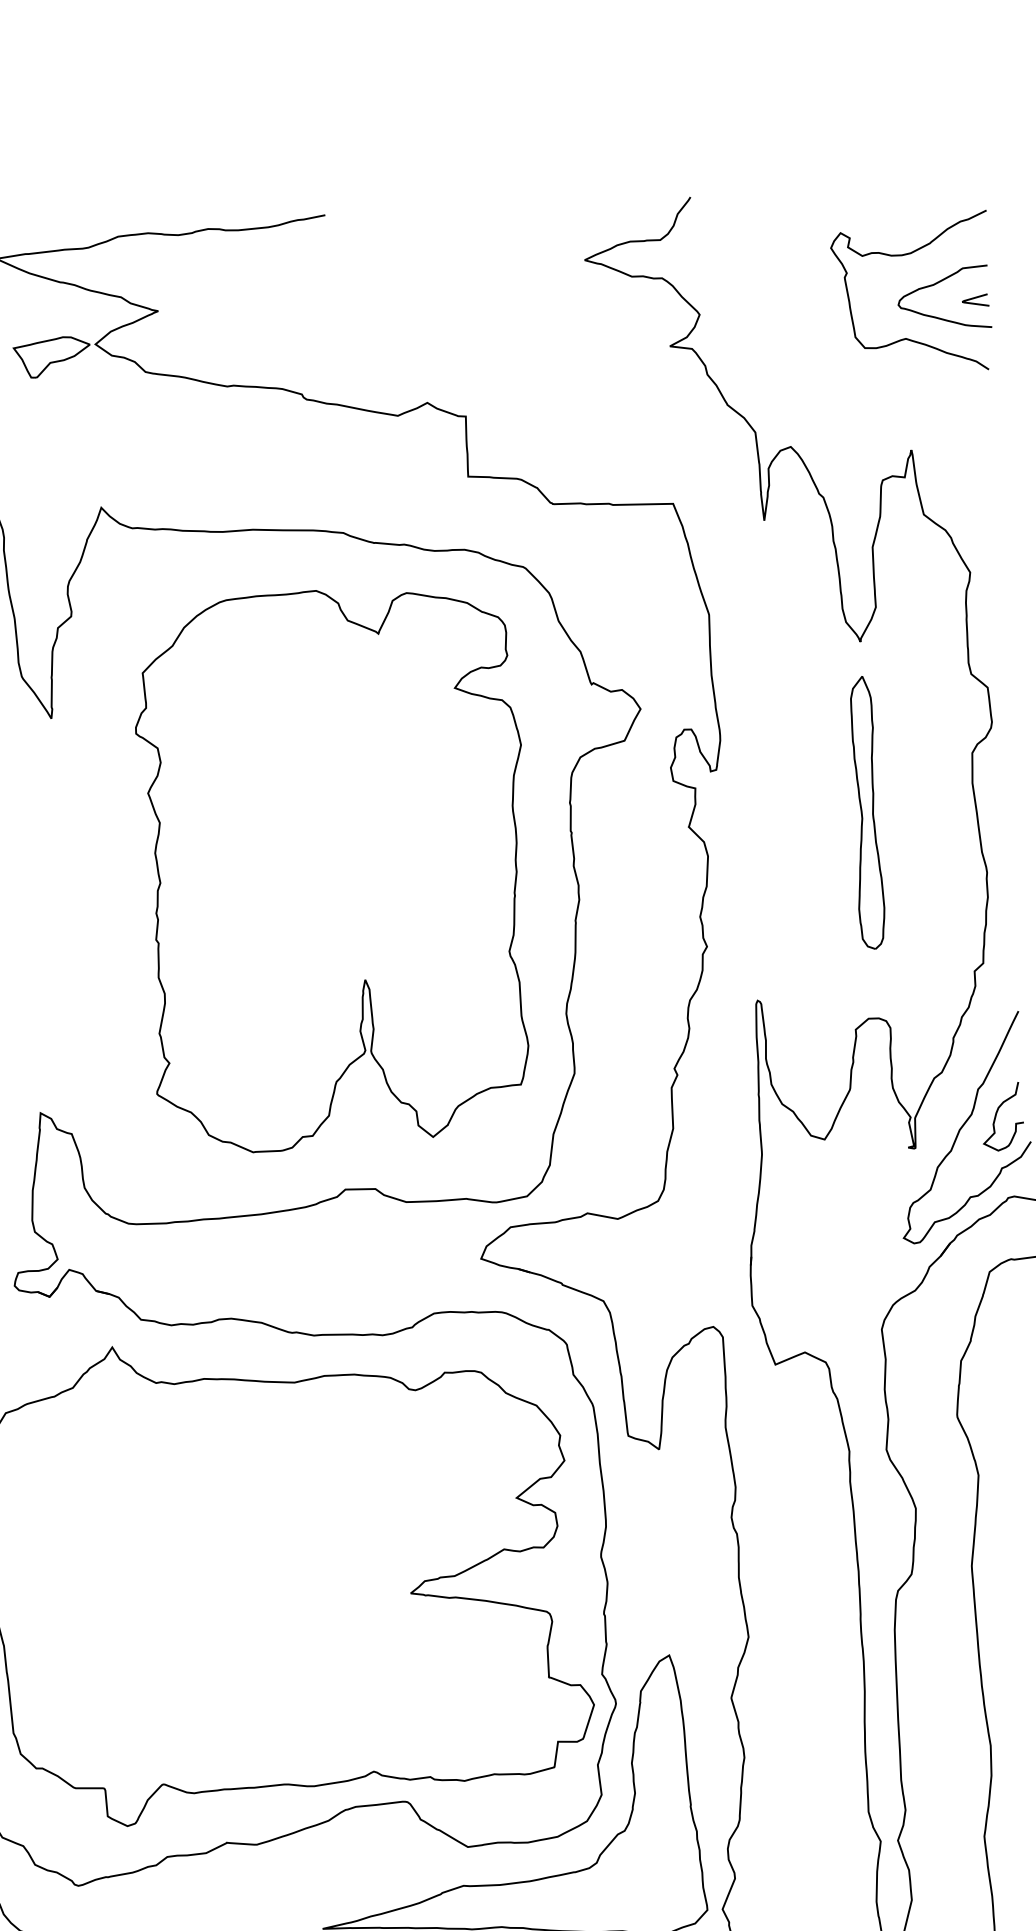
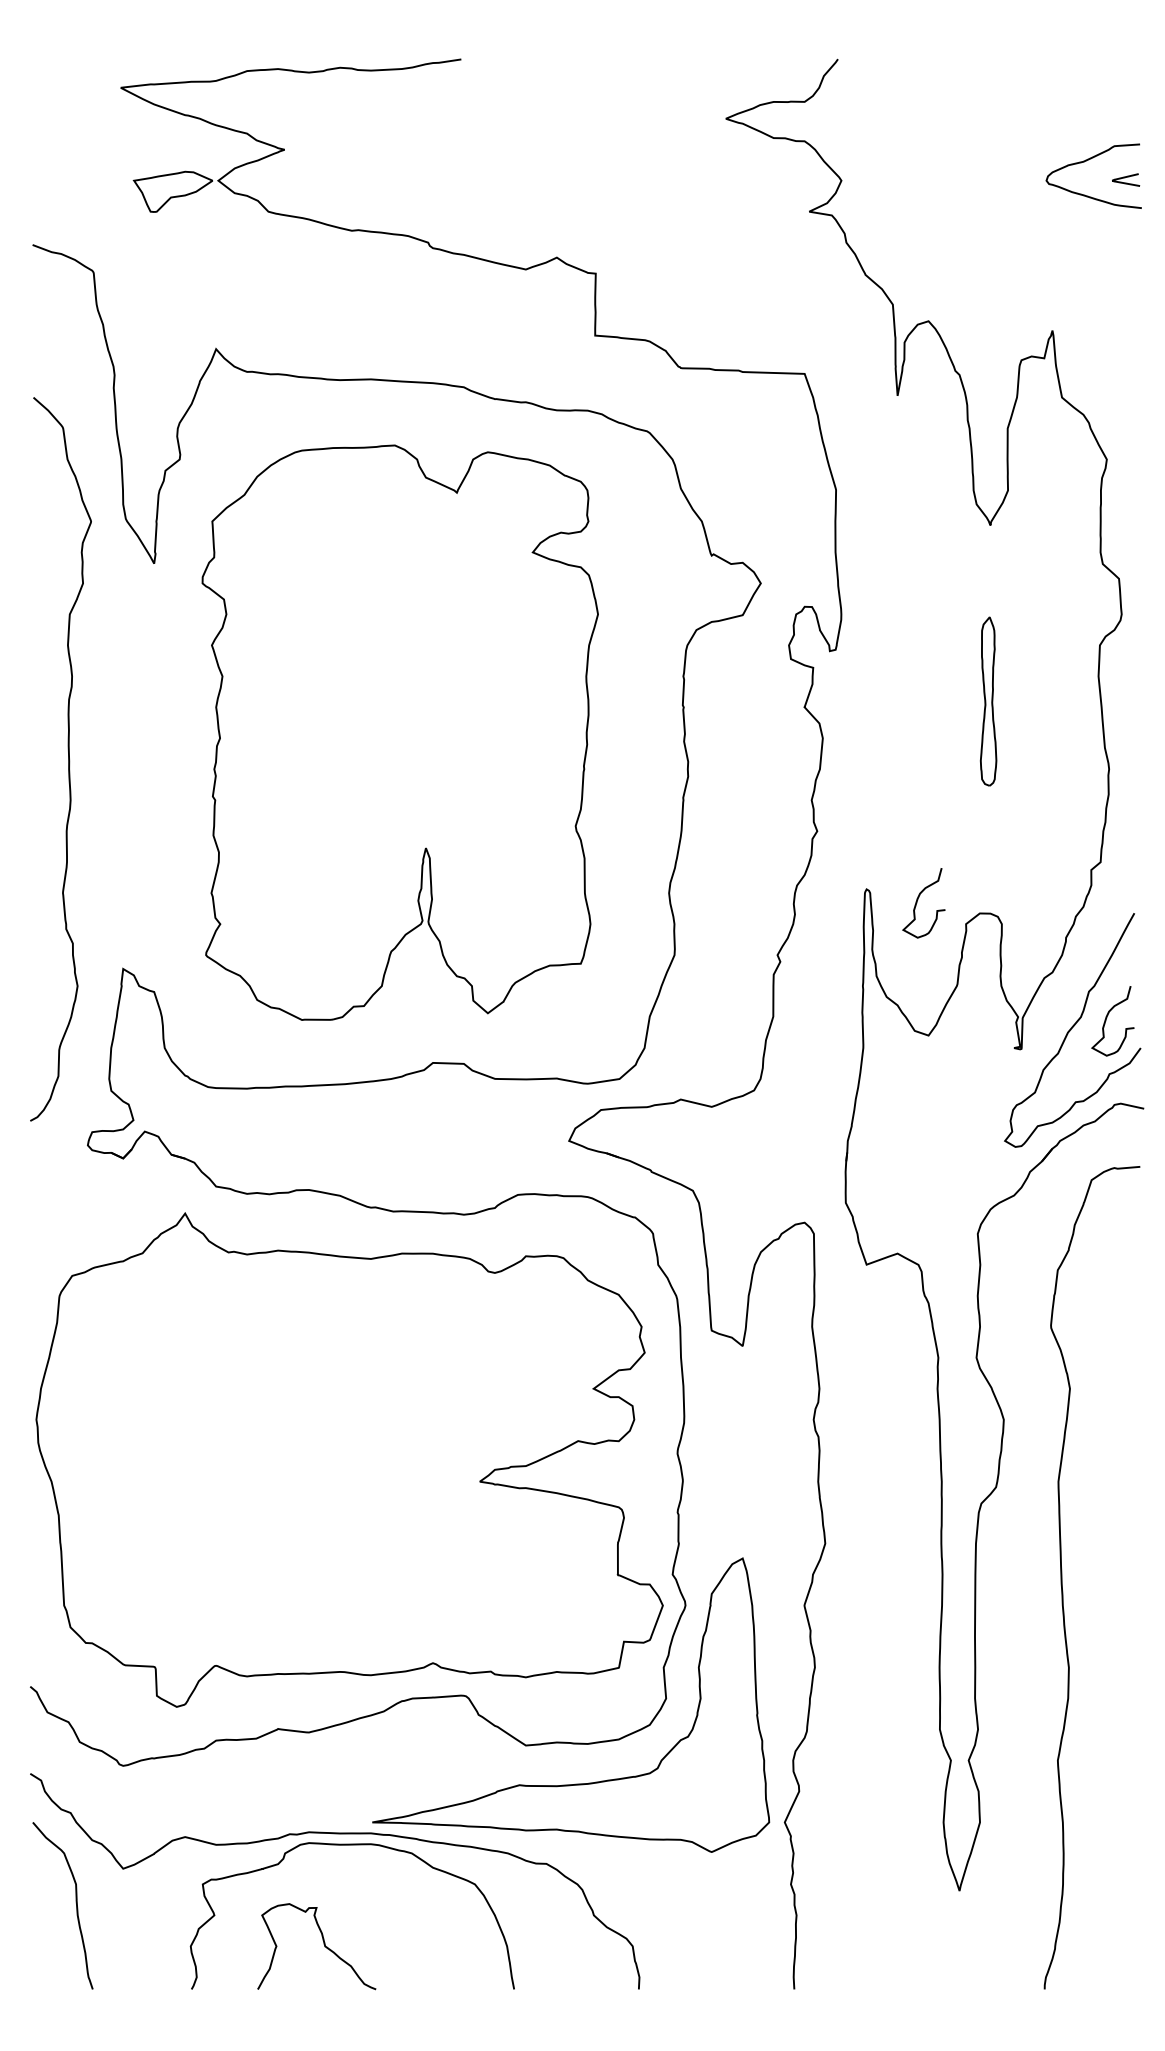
curve: (904, 255) -> (1055, 130), removed
part: (866, 812) -> (988, 701), size x0.6
part: (334, 868) -> (399, 732), moved
curve: (807, 1012) -> (917, 903), added

